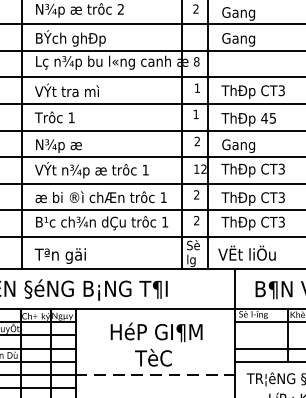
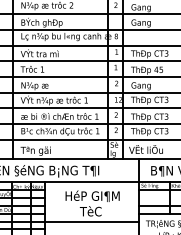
line: (156, 375) -> (92, 221), dashed -> solid

